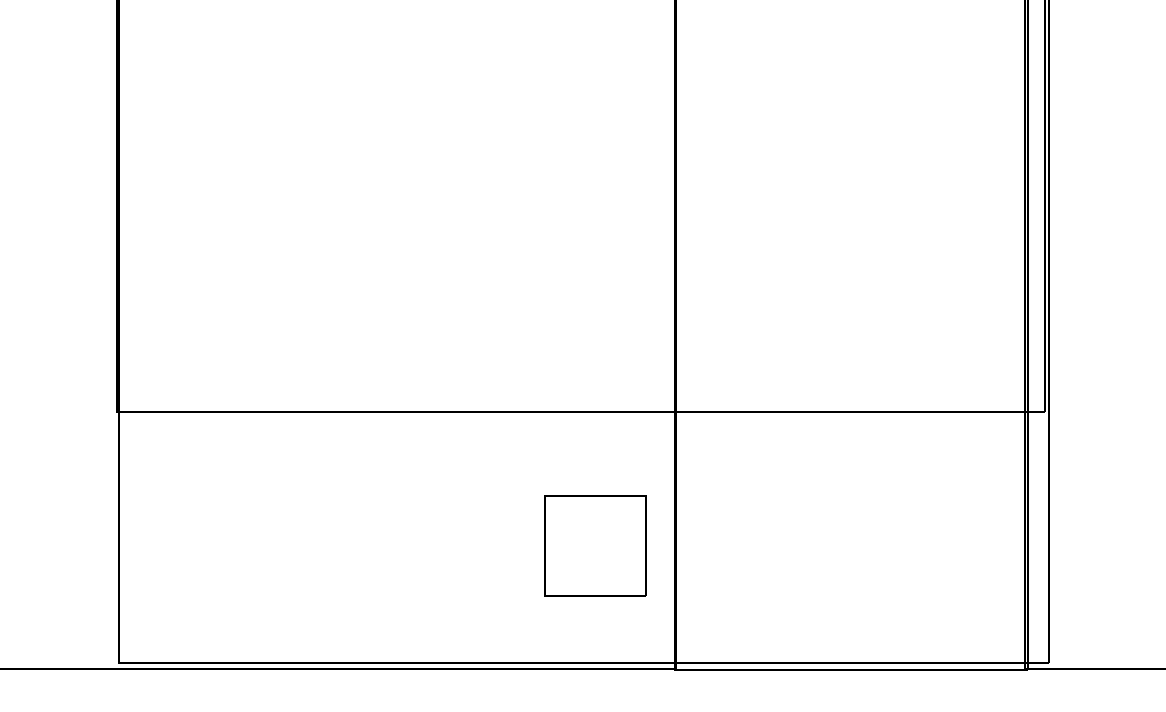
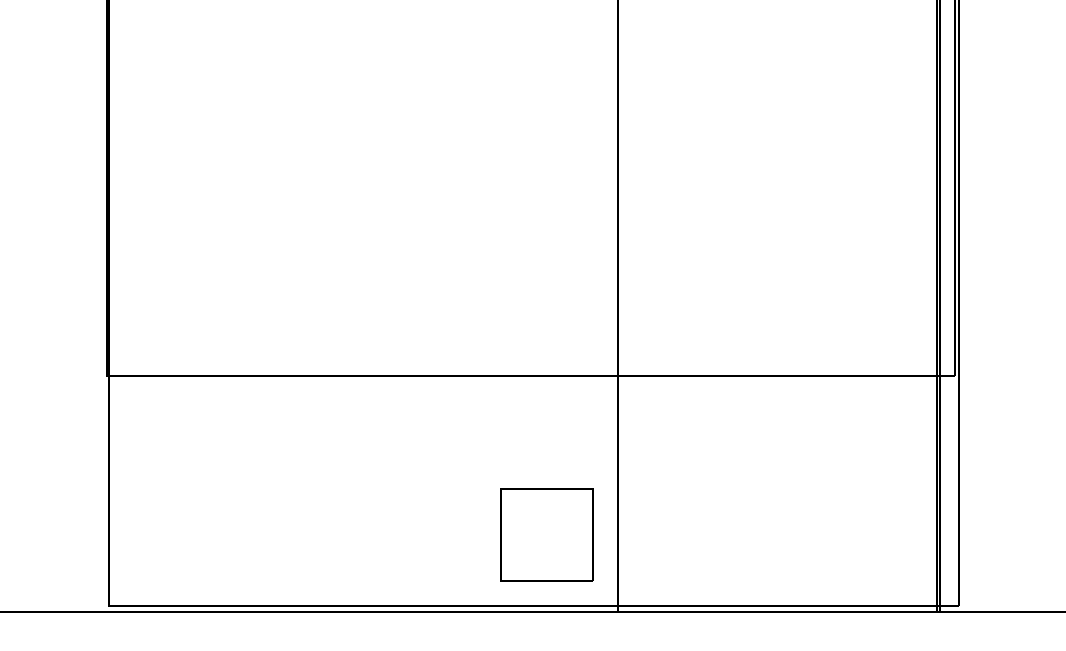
part: (595, 545) -> (547, 534), moved

